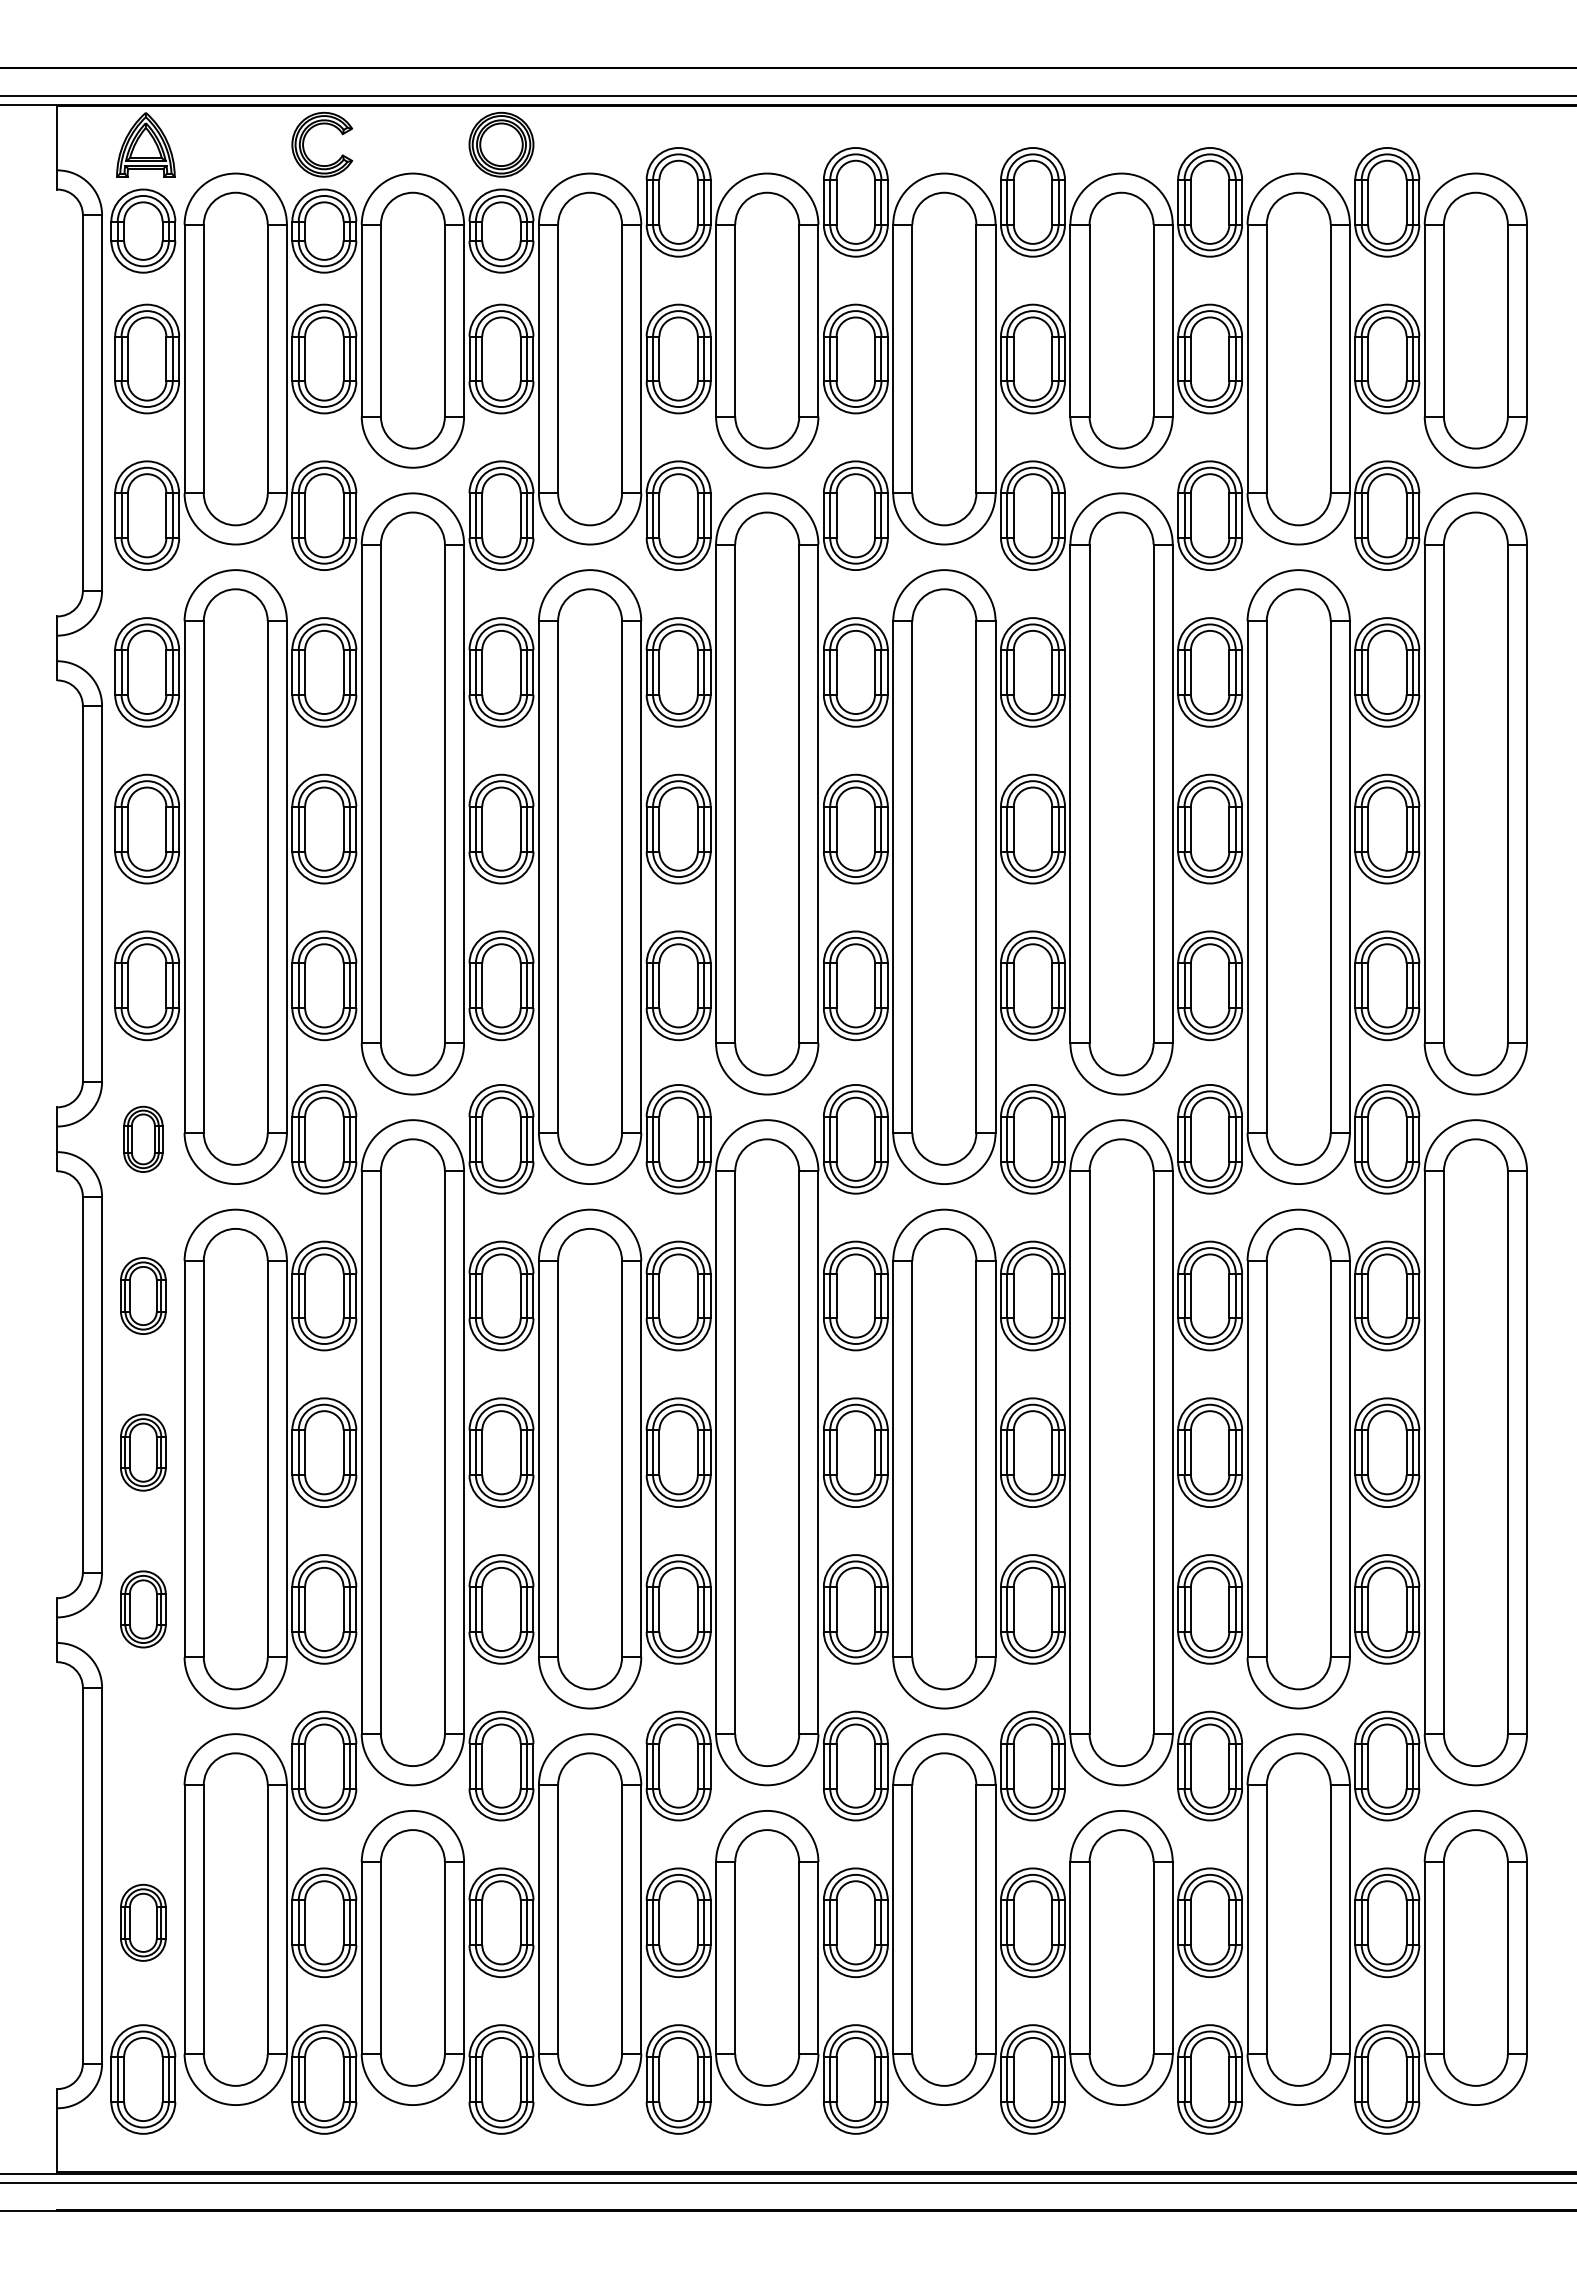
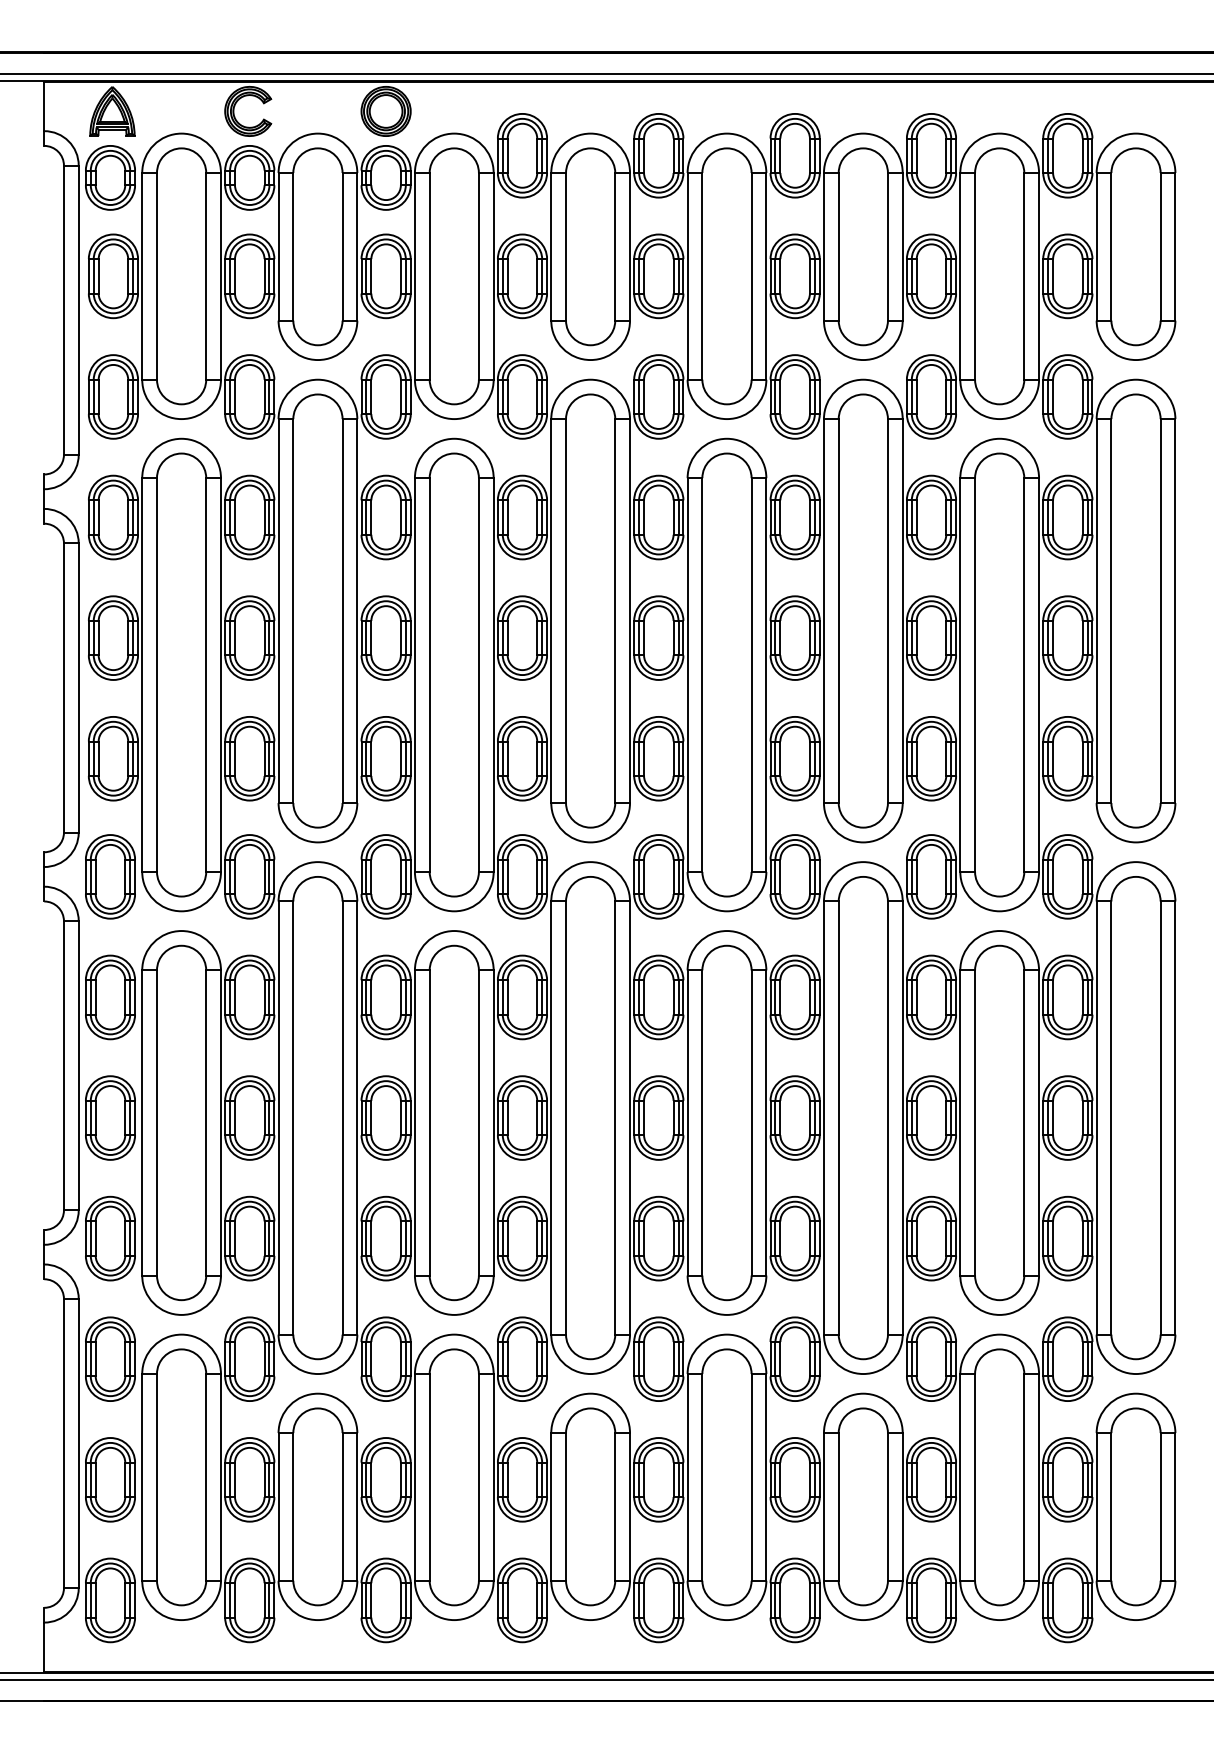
part: (143, 1139) -> (110, 877), size x1.67
part: (143, 1295) -> (110, 997), size x1.43
part: (143, 1452) -> (110, 1117), size x1.43
part: (143, 1609) -> (110, 1238), size x1.43
part: (143, 1765) -> (110, 1358), added
part: (143, 1922) -> (110, 1479), size x1.43

